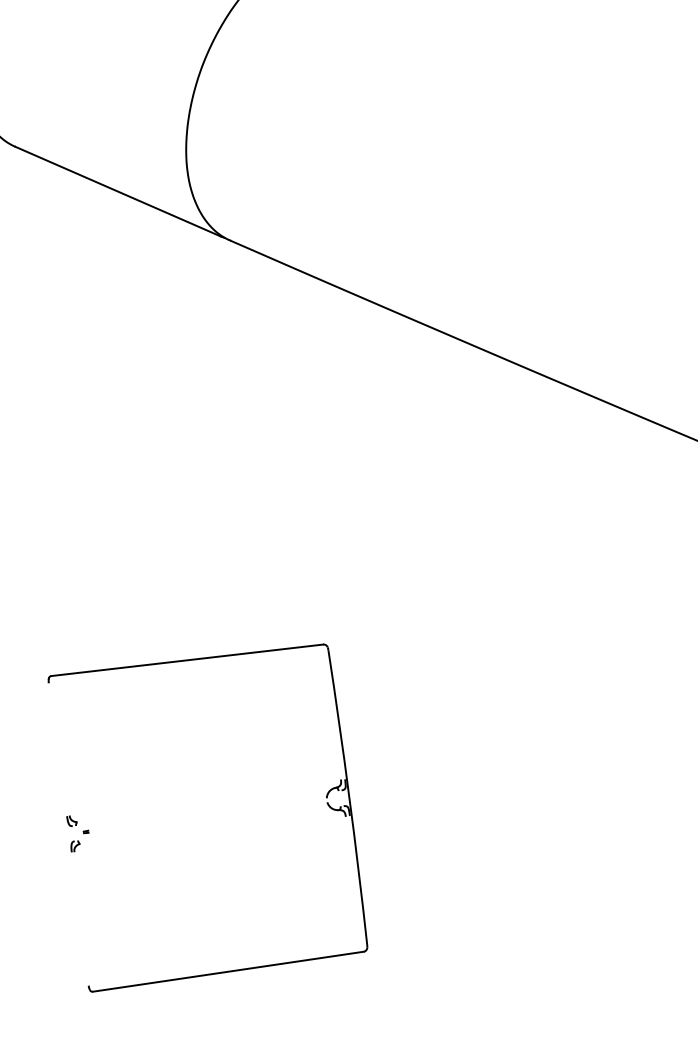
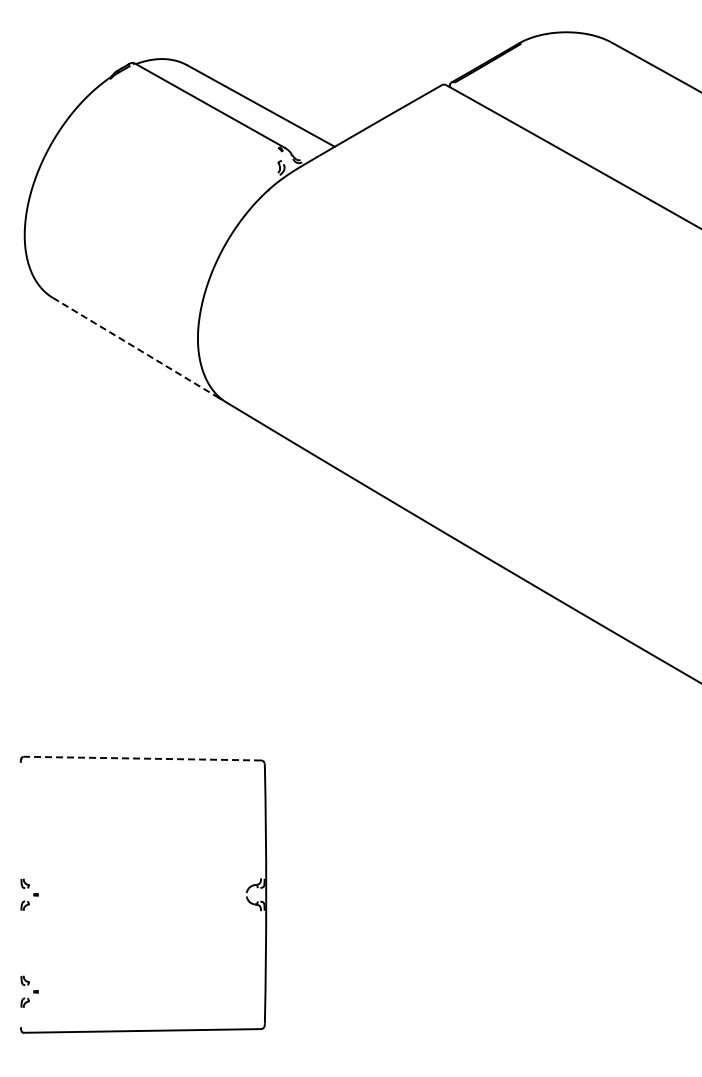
line: (117, 191) -> (135, 347), solid -> dashed
line: (187, 660) -> (142, 758), solid -> dashed
part: (93, 943) -> (29, 991), added

